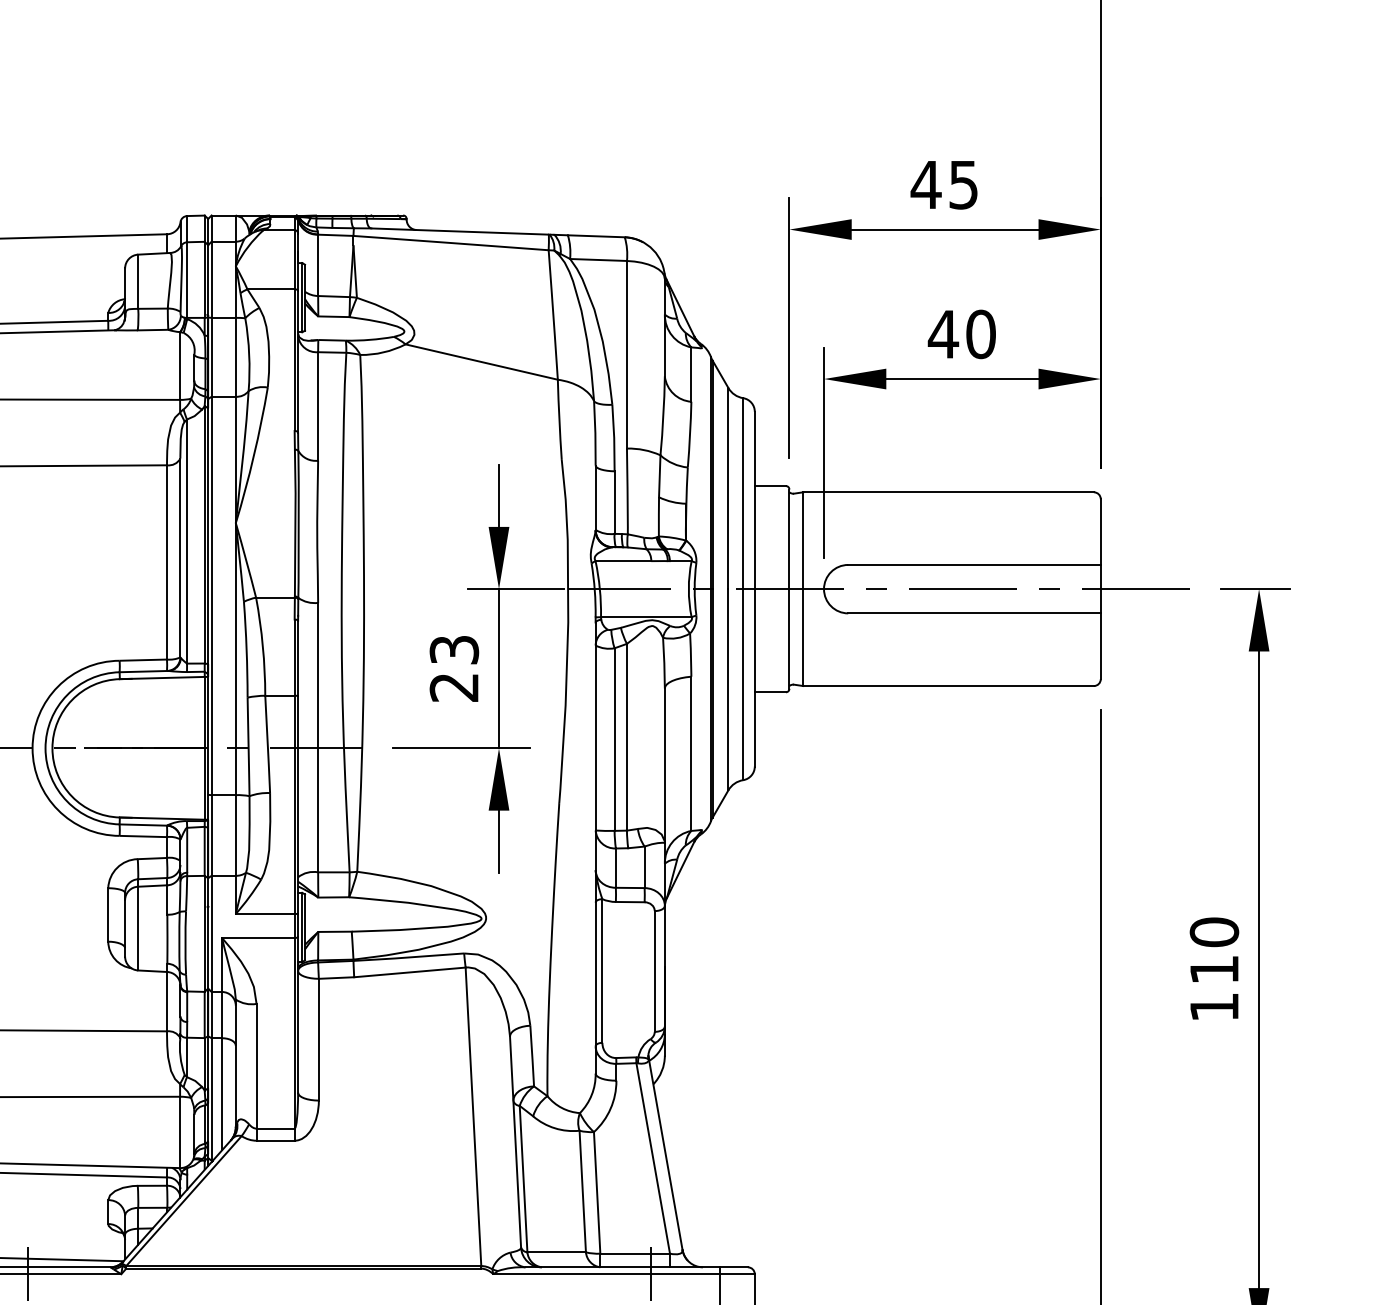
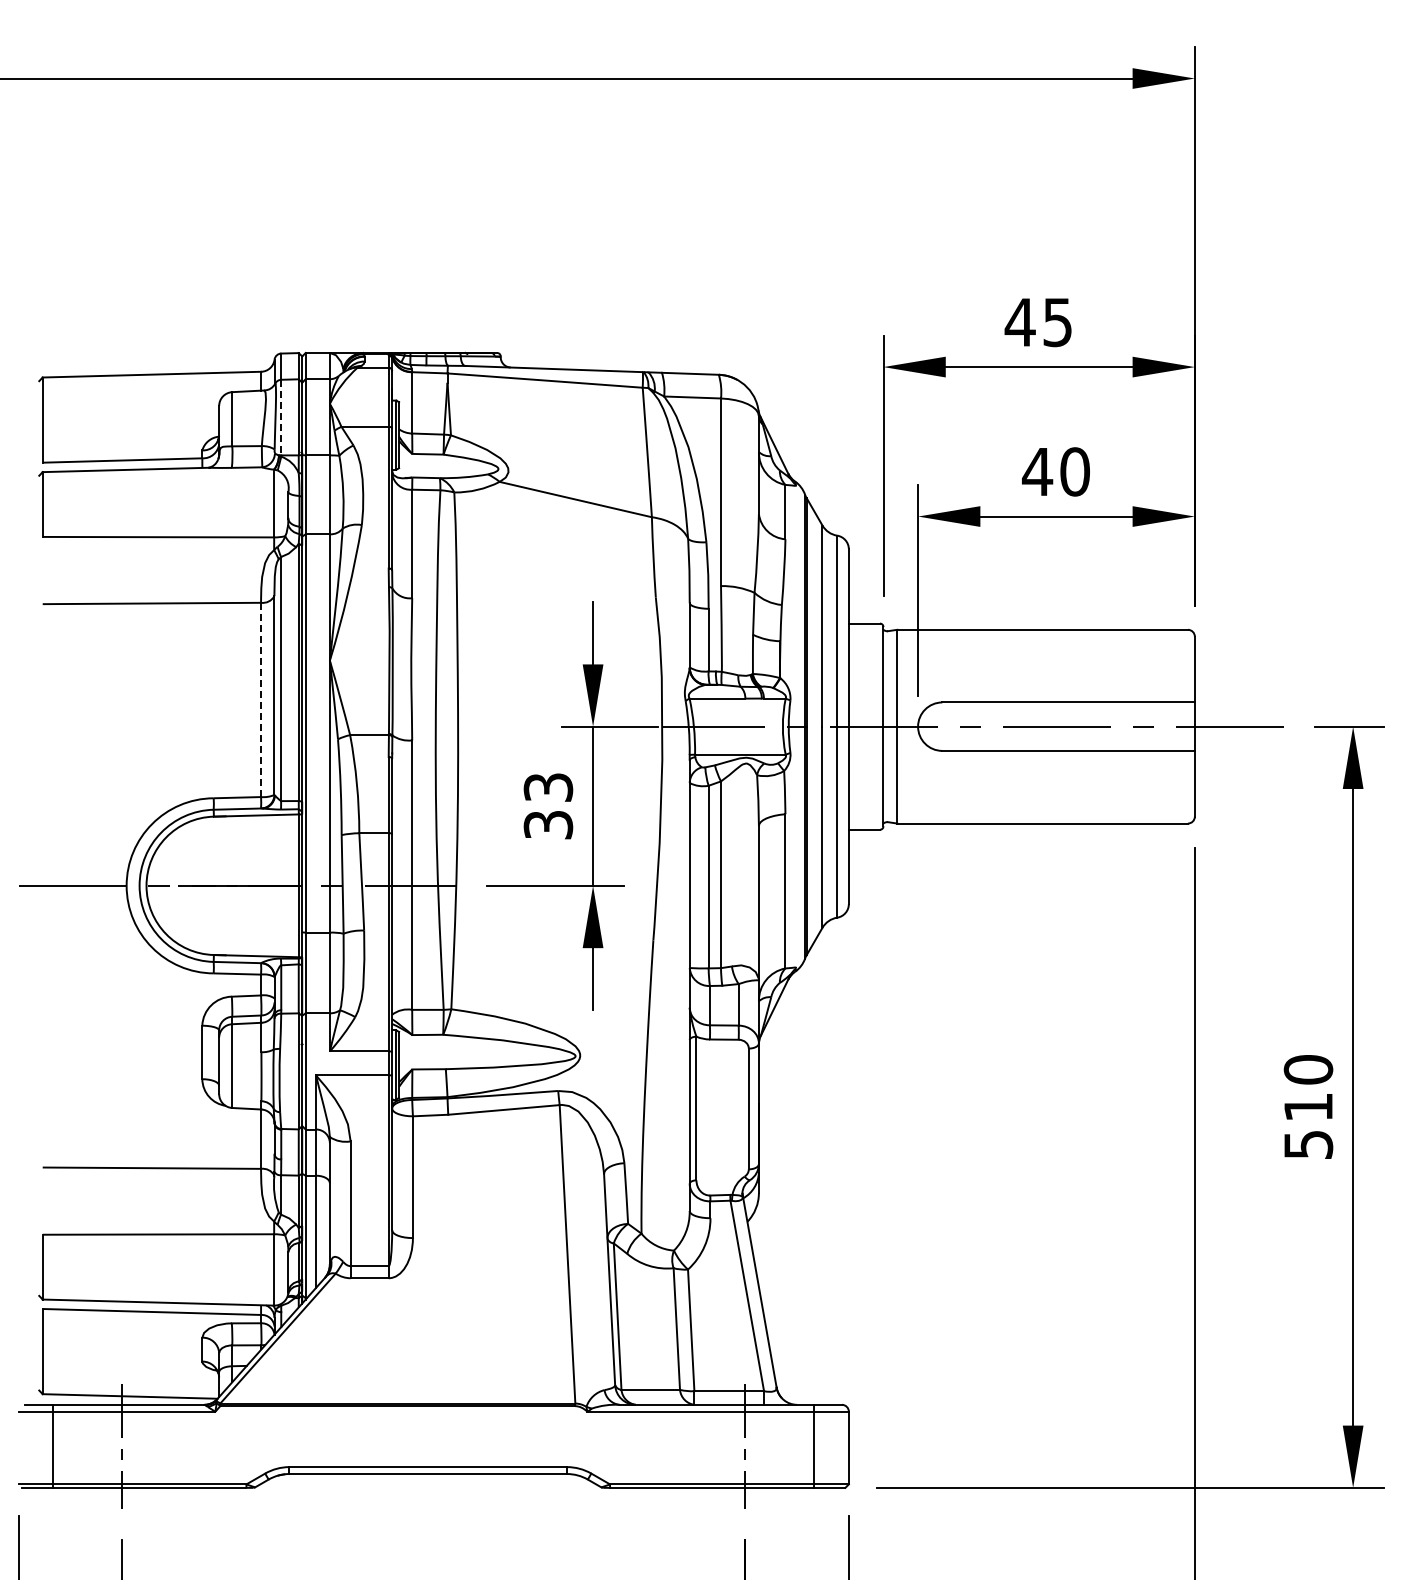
line: (187, 279) -> (281, 417), solid -> dashed
line: (167, 561) -> (261, 699), solid -> dashed
text: (454, 687) -> (548, 825), 23 -> 33
text: (1214, 1006) -> (1308, 1144), 110 -> 510

